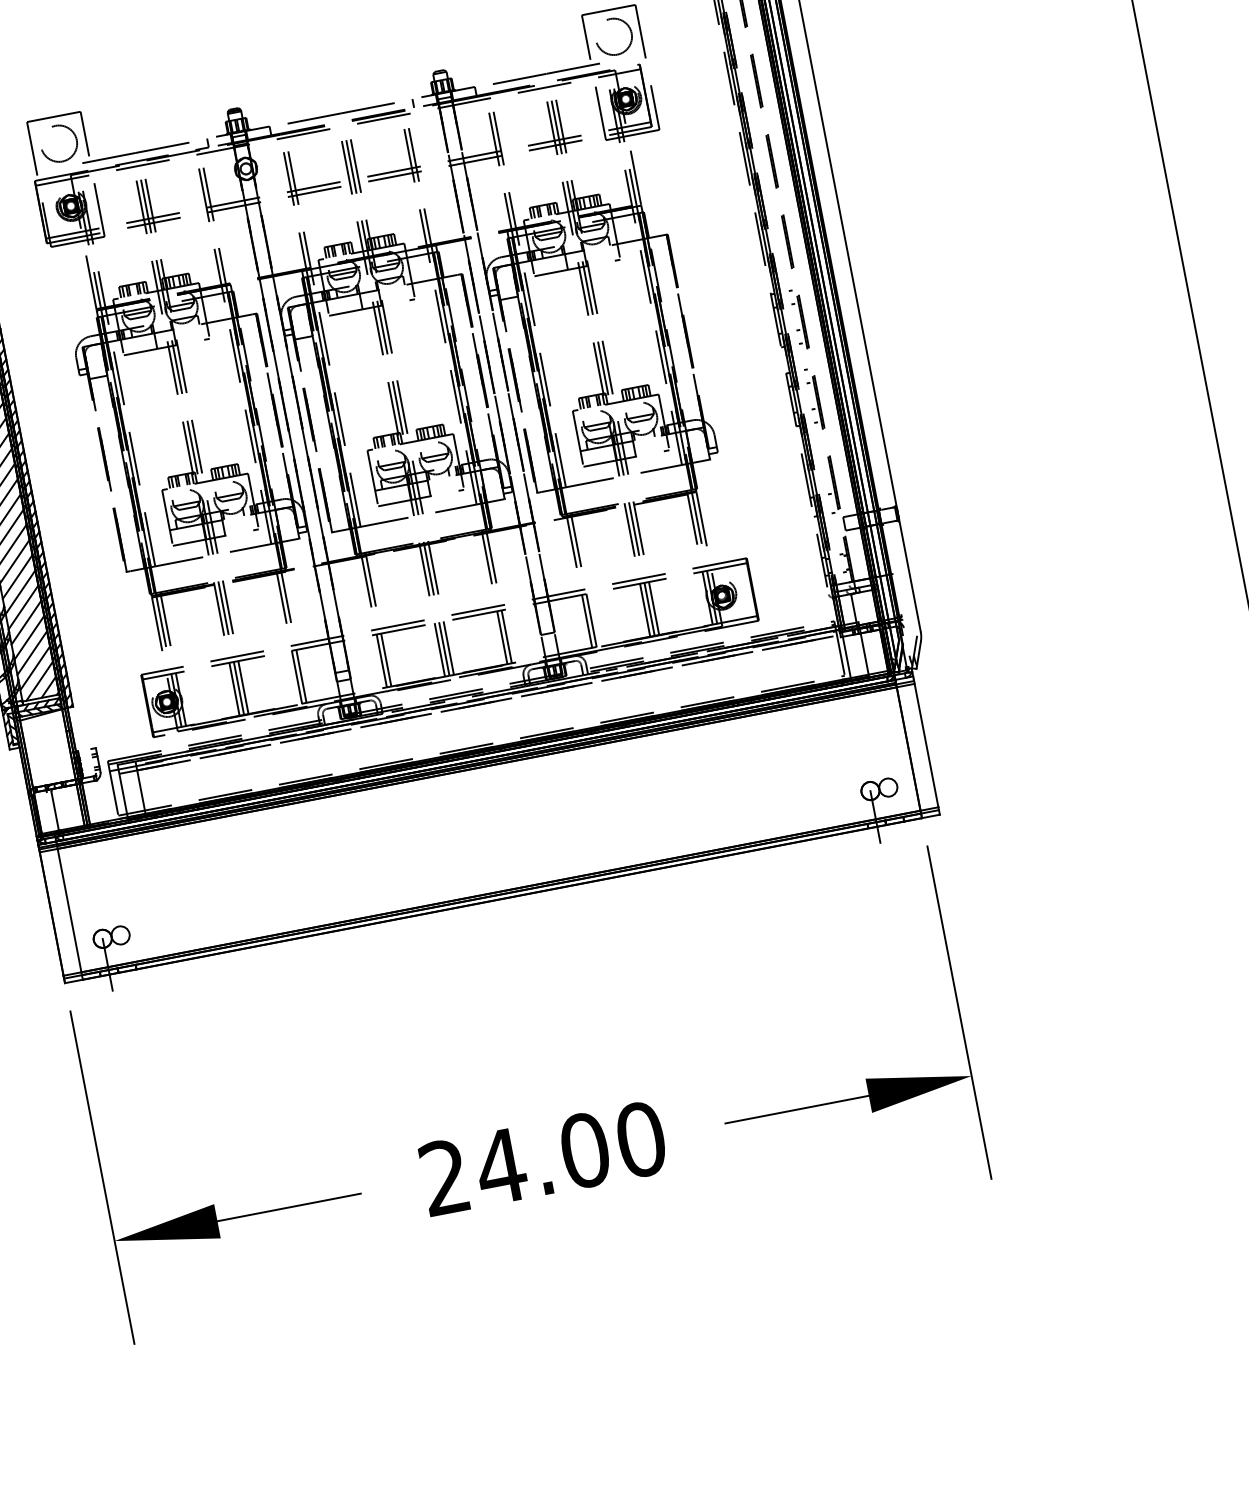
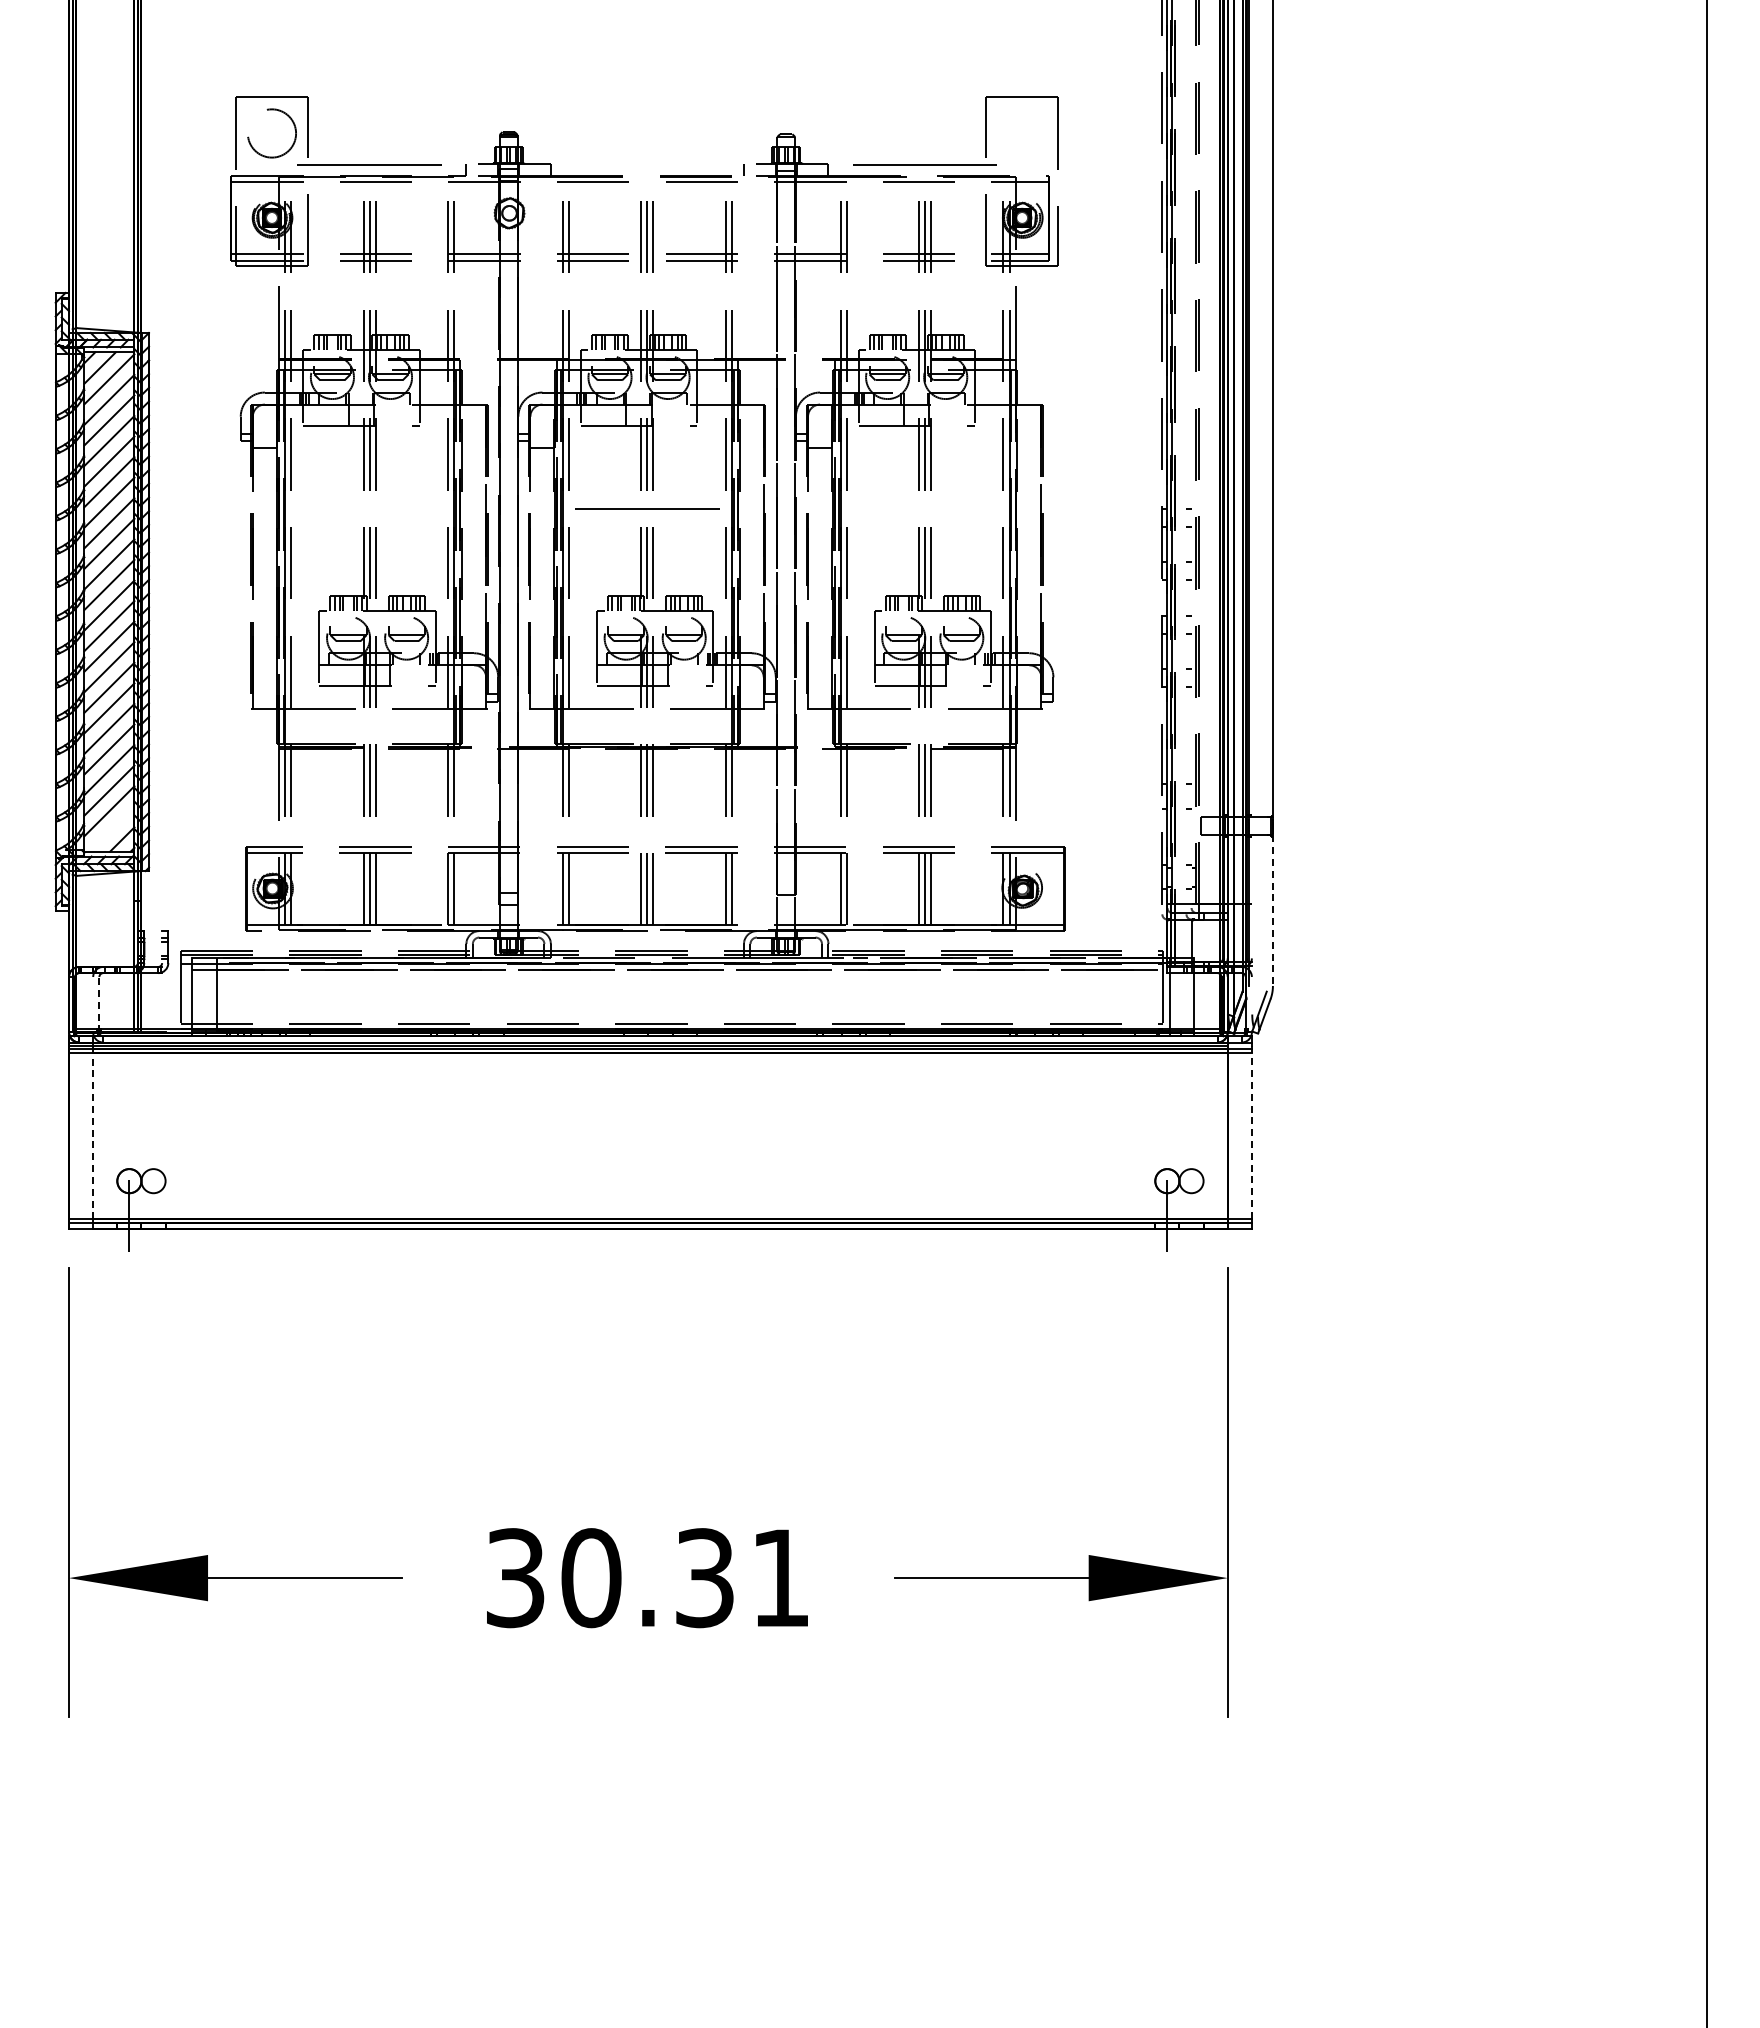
circle: (614, 36) -> (1022, 133), removed
line: (341, 113) -> (647, 508), moved
line: (909, 576) -> (1272, 911), solid -> dashed
line: (39, 680) -> (111, 828), removed
line: (925, 743) -> (1251, 1132), solid -> dashed
line: (55, 812) -> (99, 1004), solid -> dashed
line: (69, 908) -> (93, 1132), solid -> dashed
text: (543, 1158) -> (648, 1578), 24.00 -> 30.31

